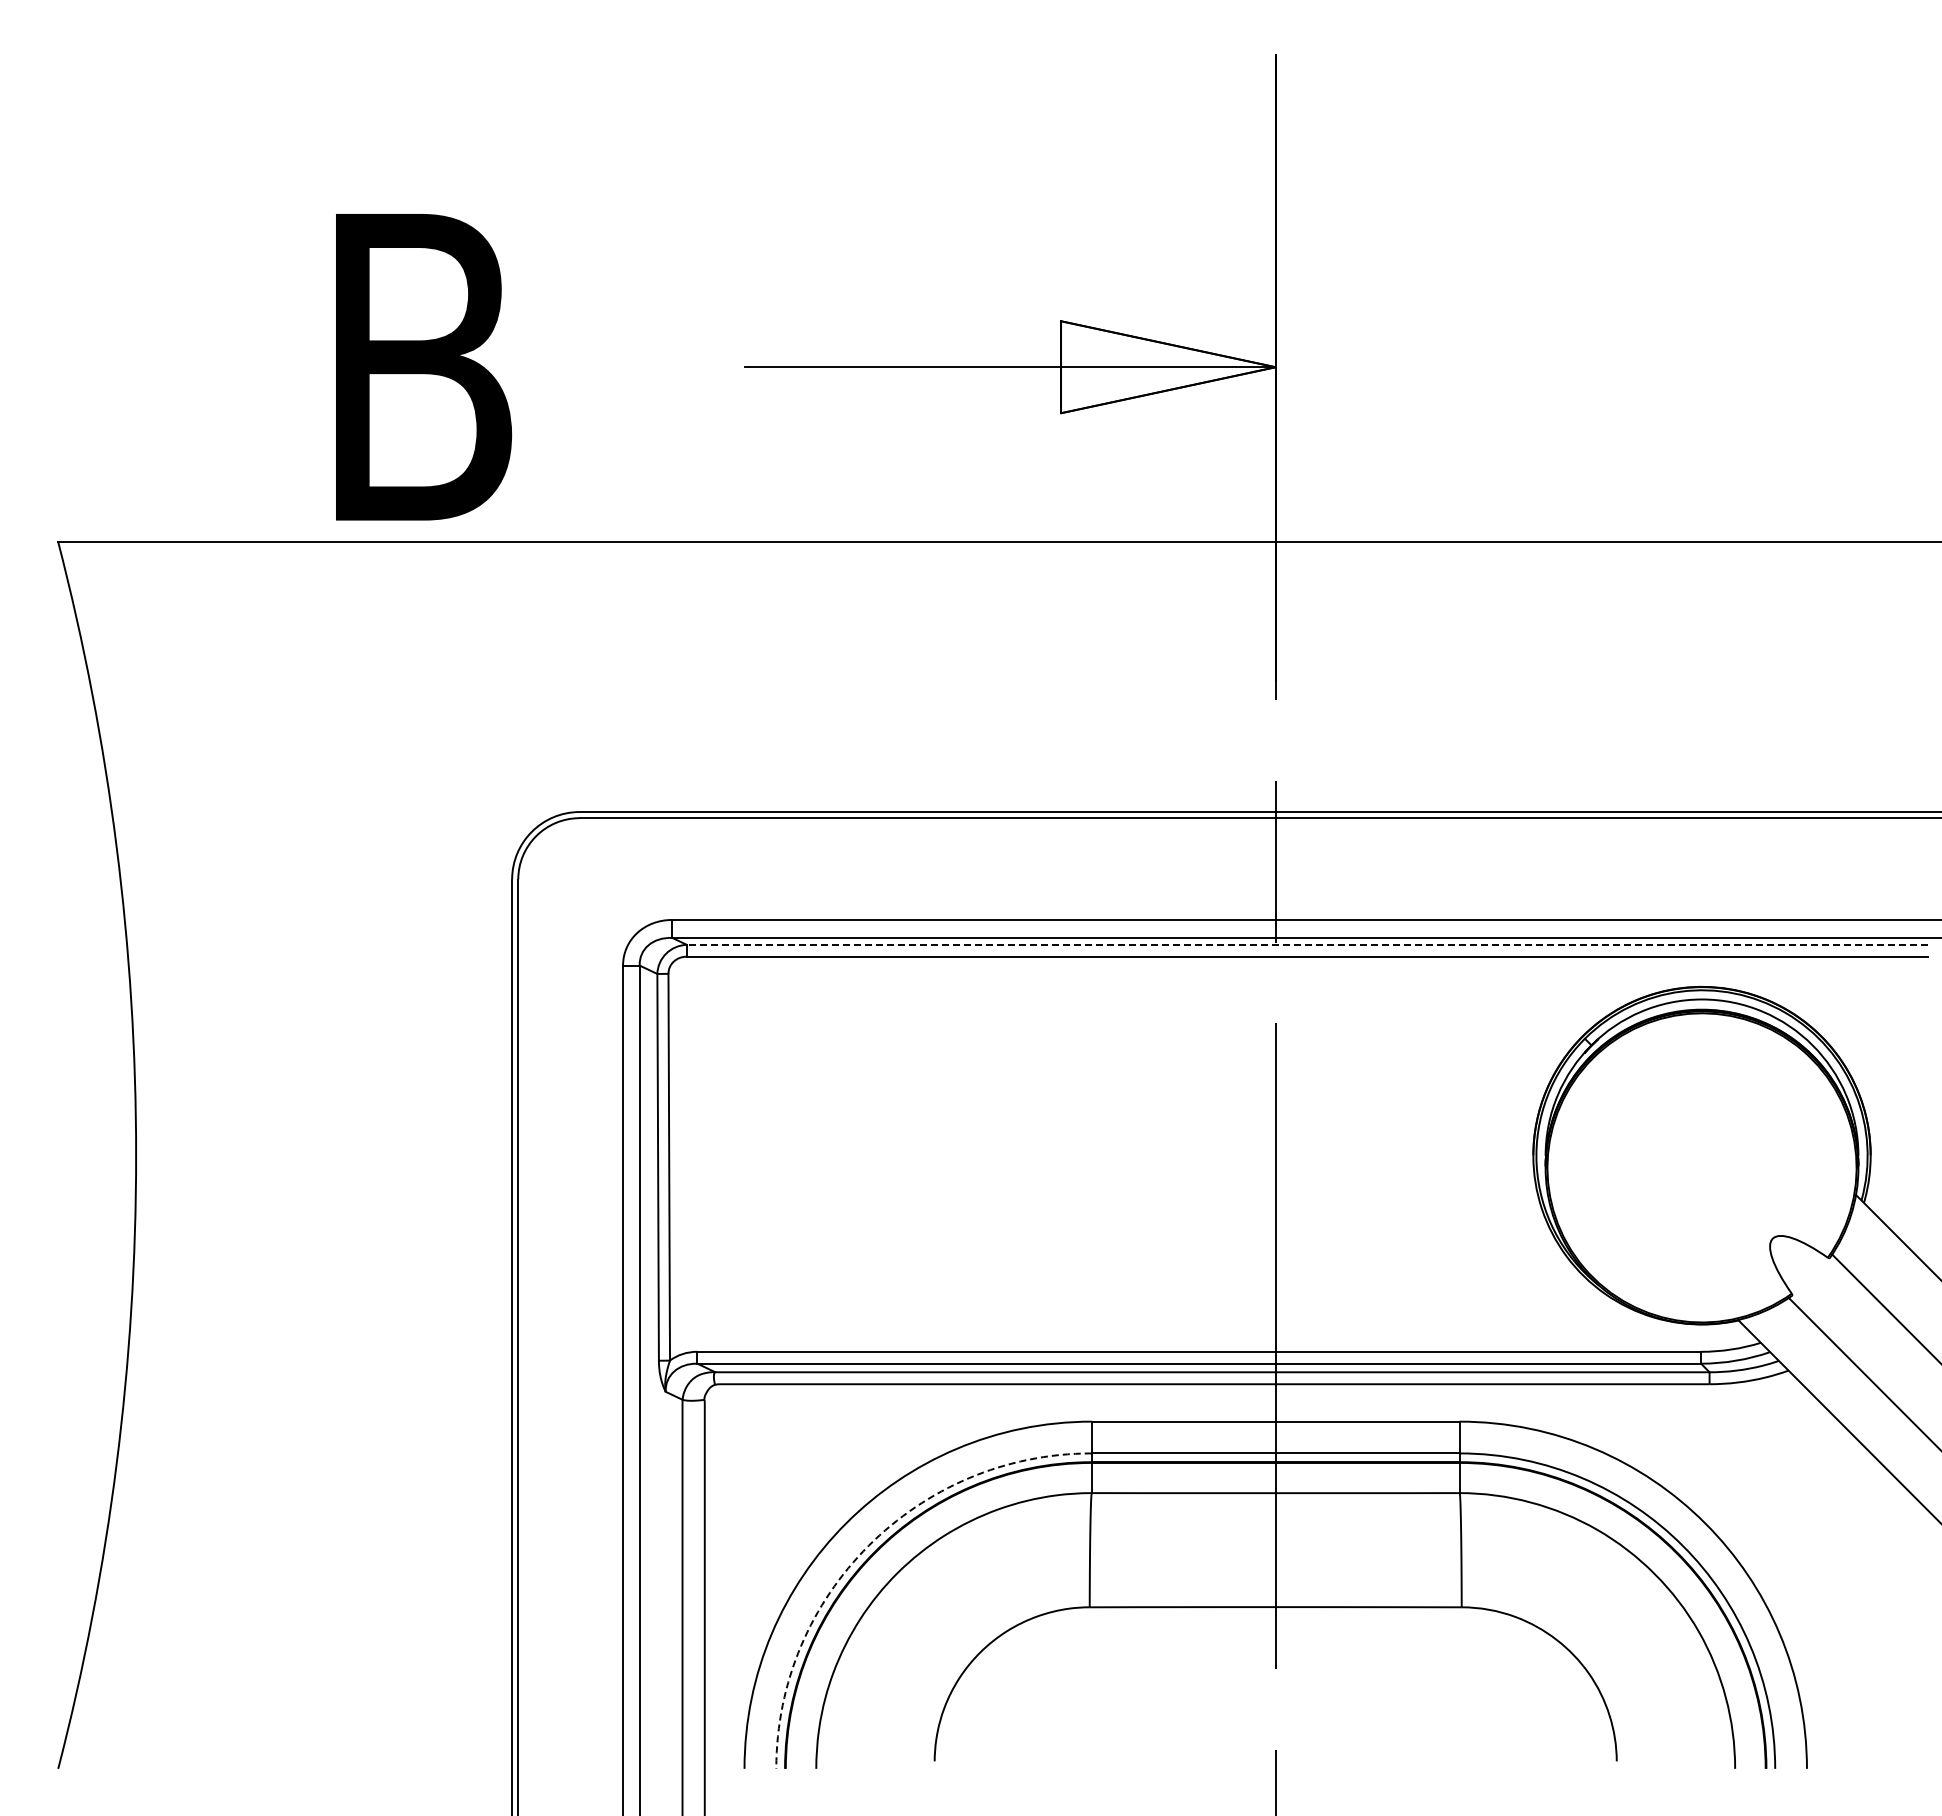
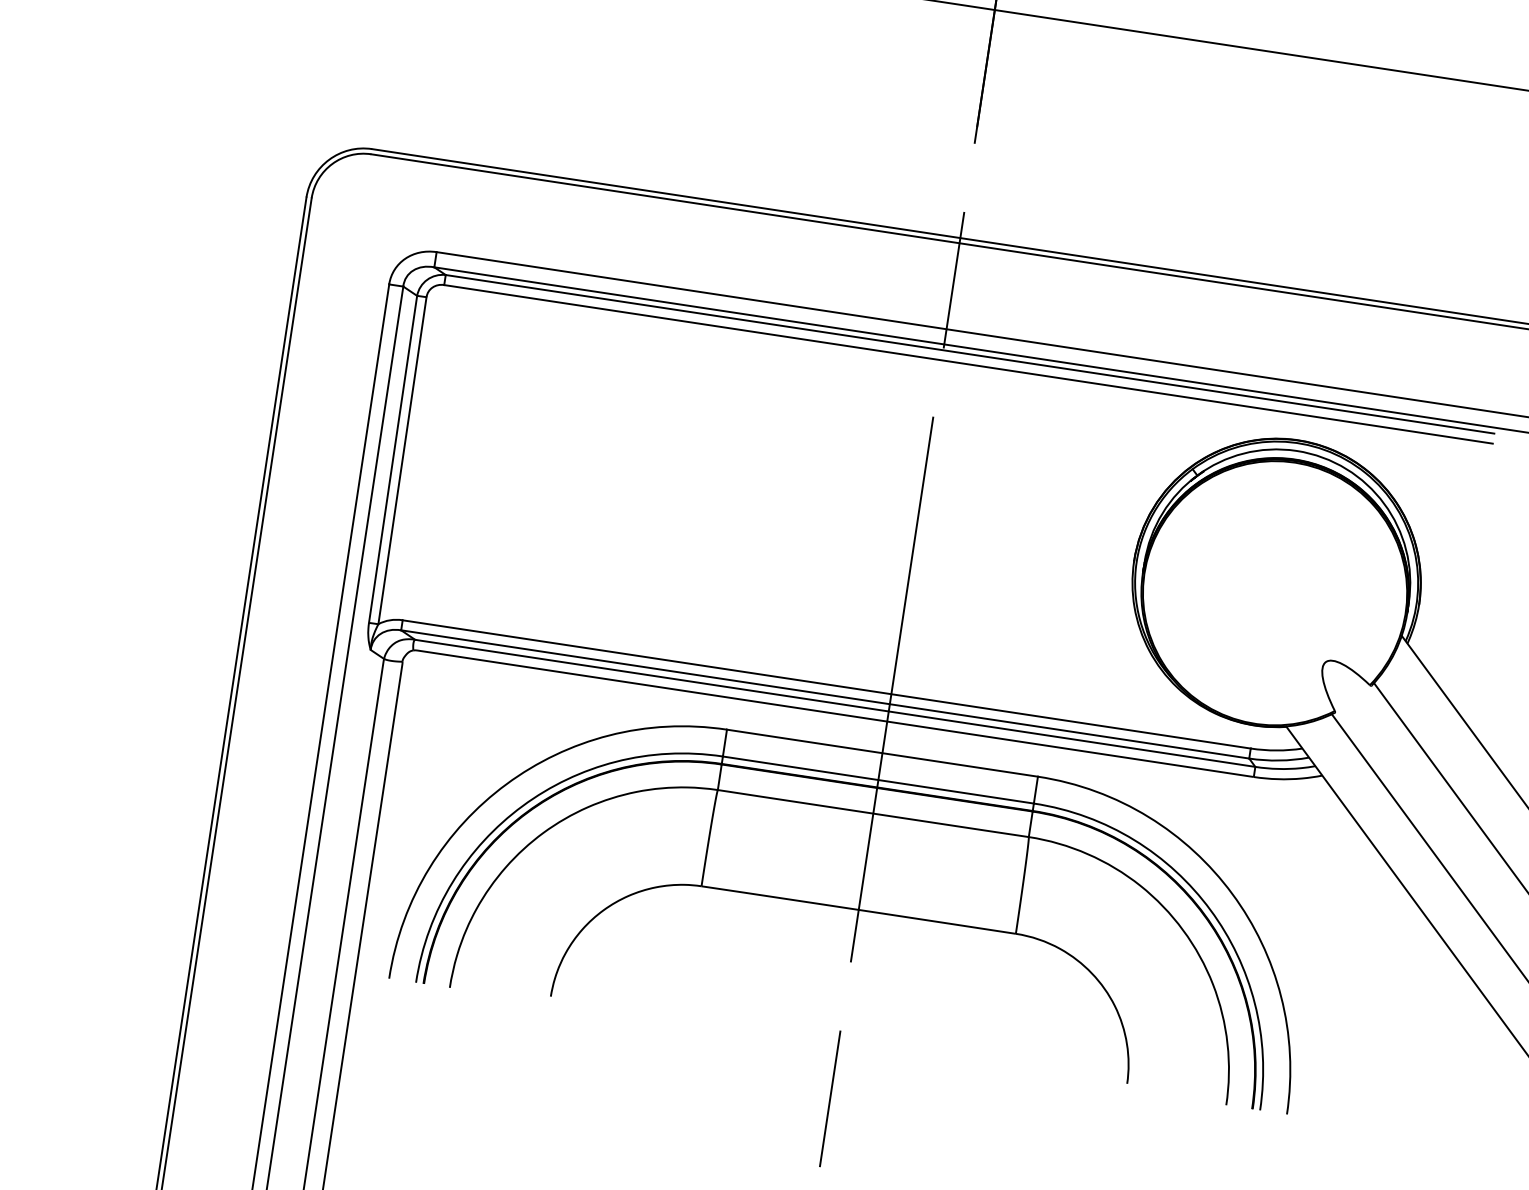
line: (1306, 944) -> (969, 353), dashed -> solid
arc: (868, 1545) -> (522, 805), dashed -> solid

